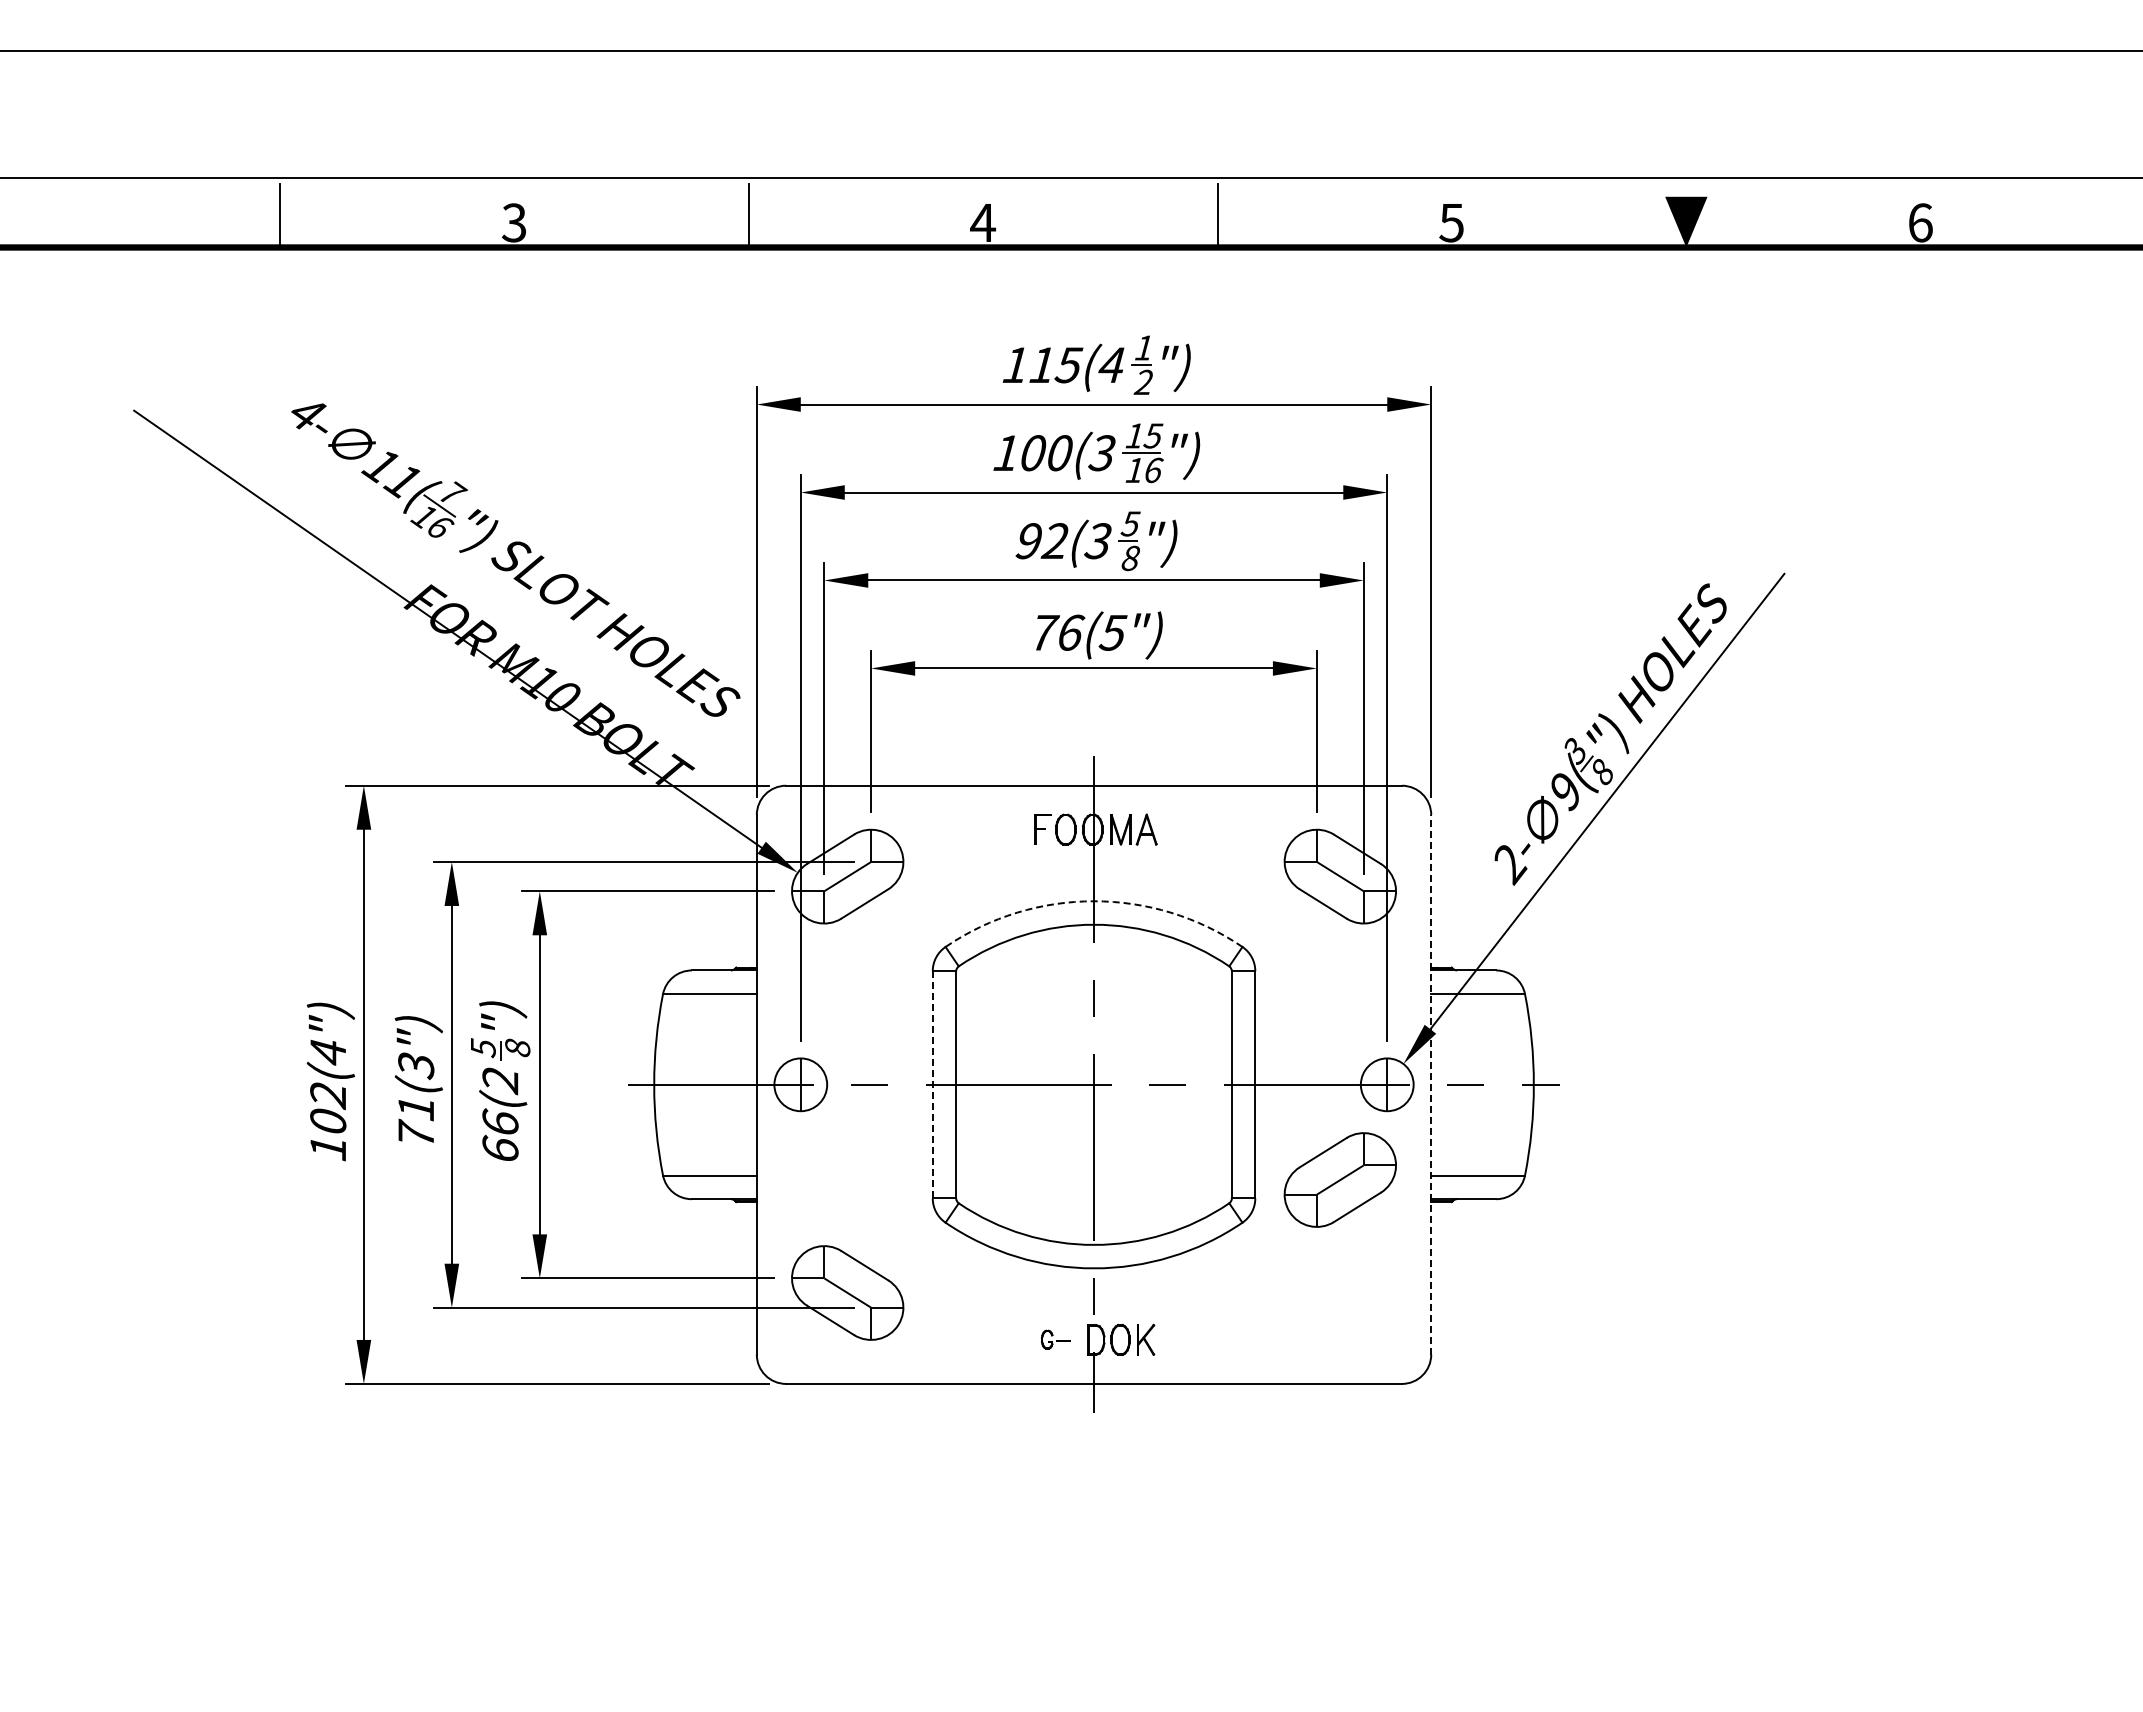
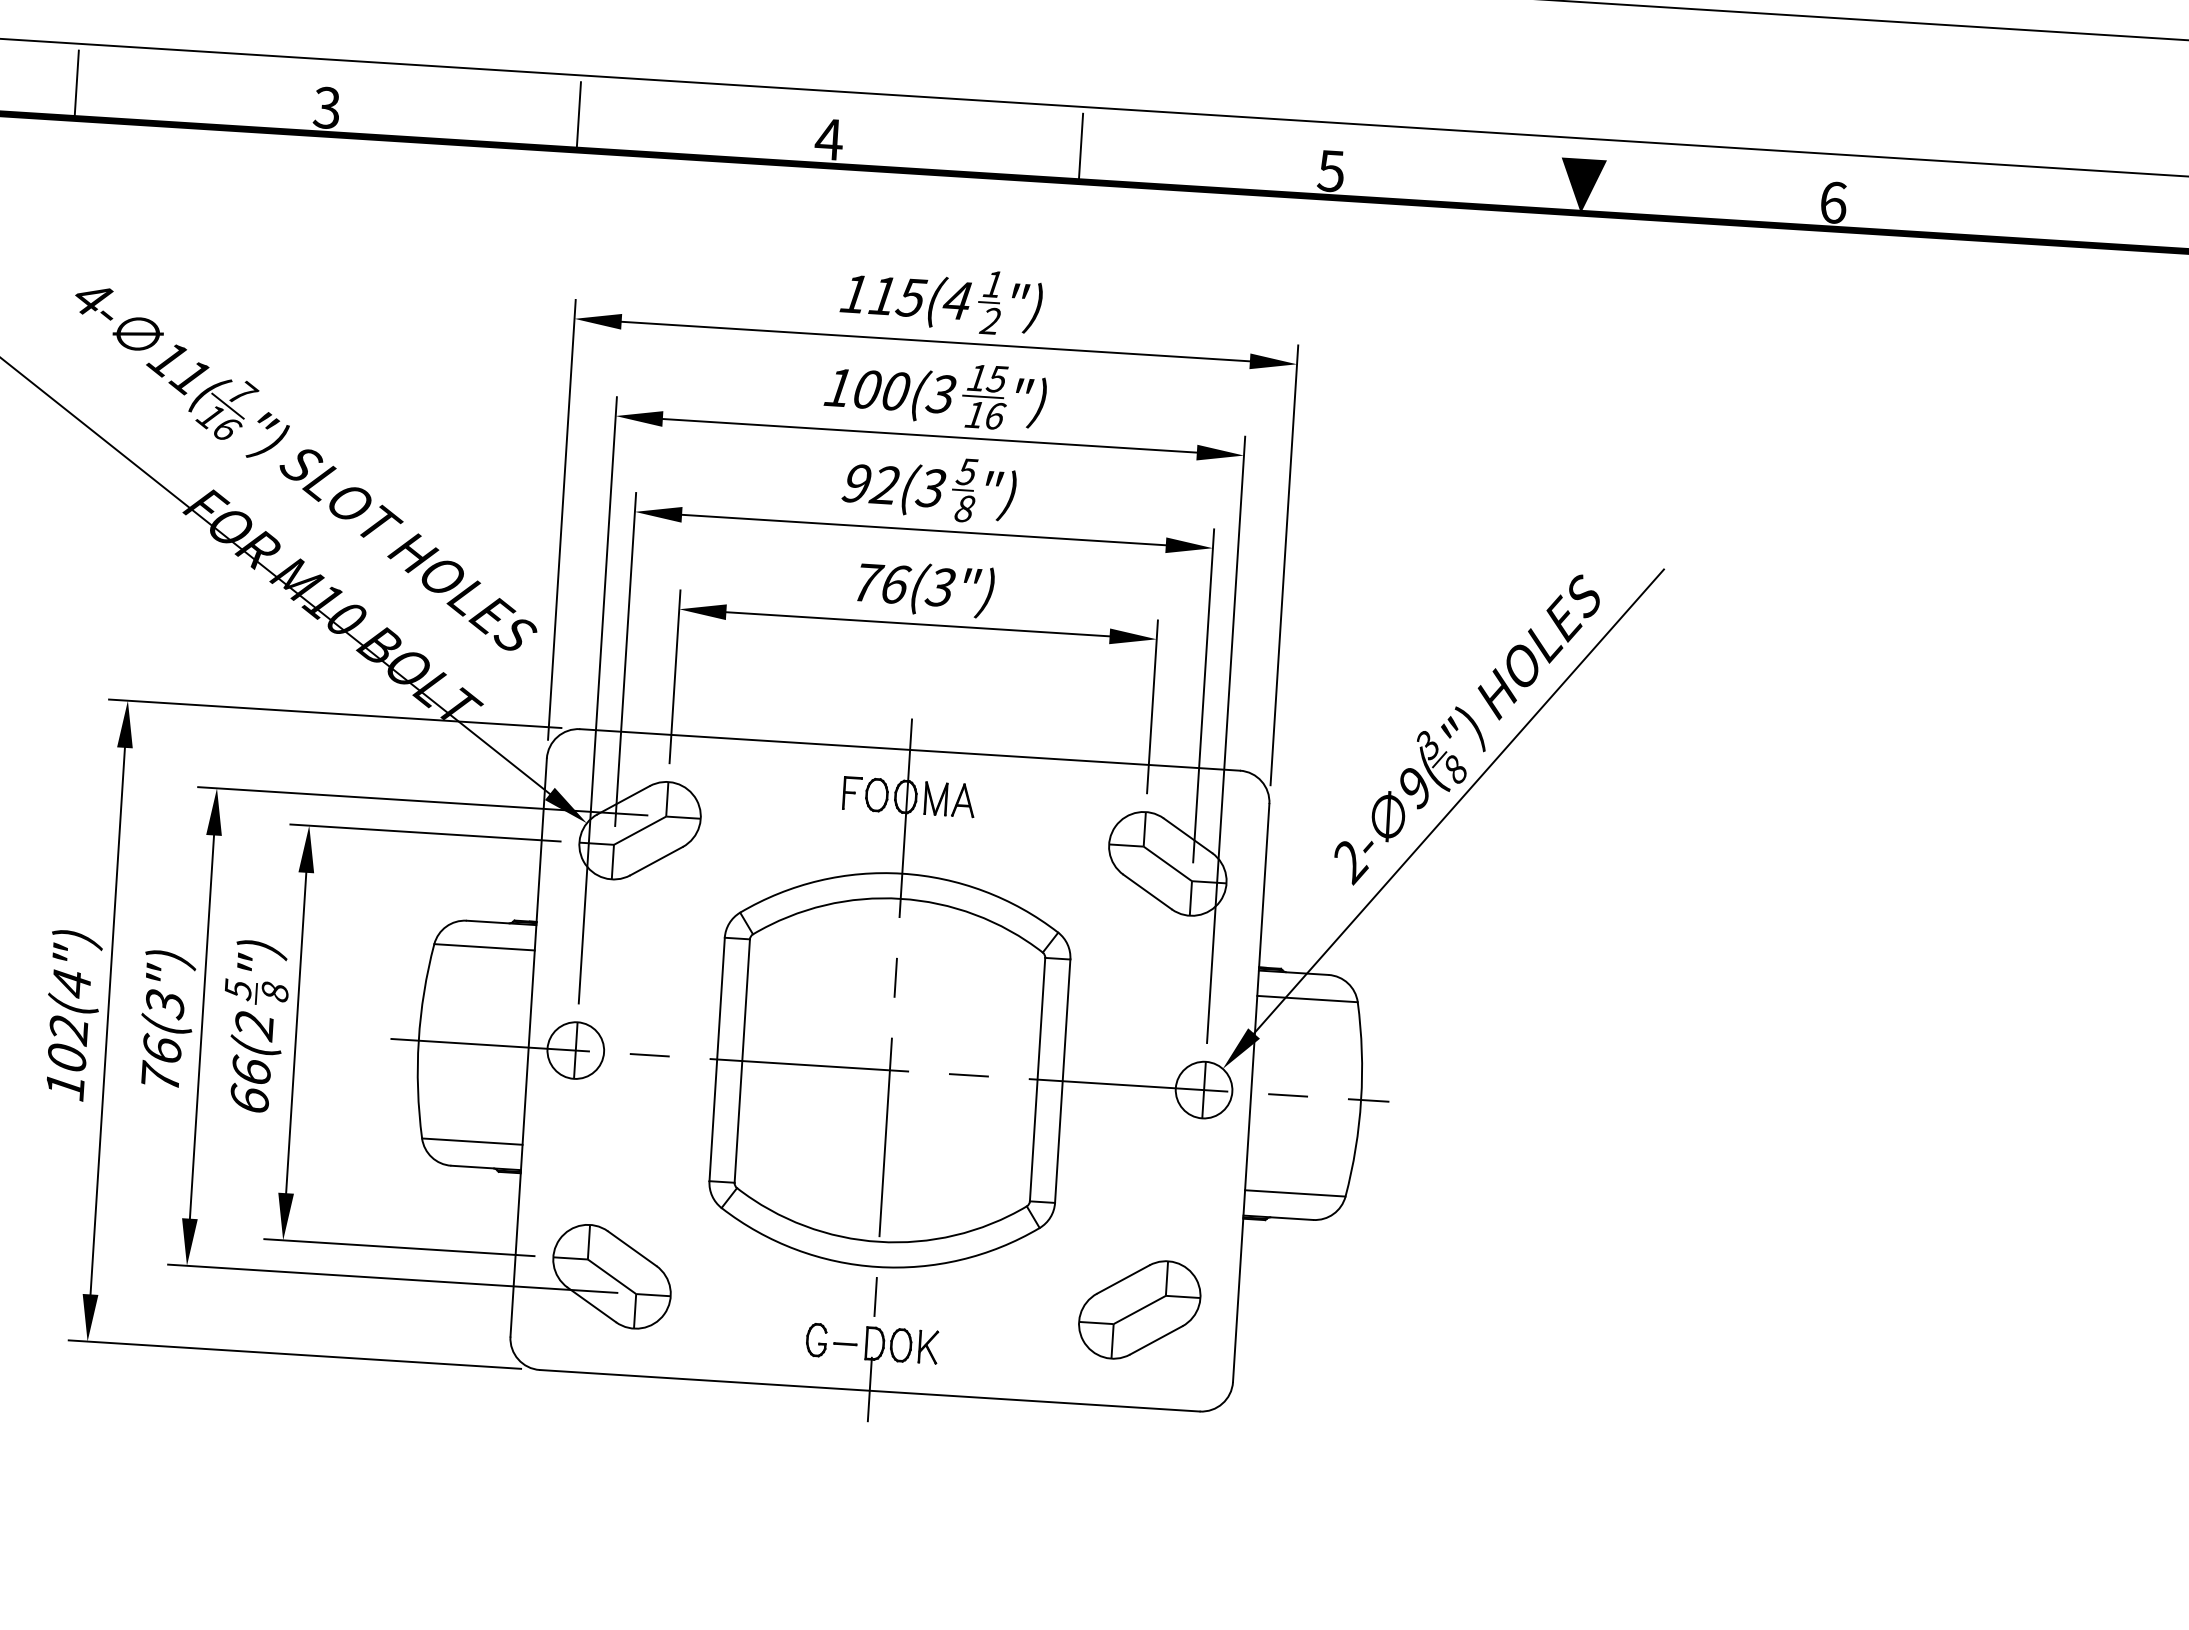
text: (1112, 632) -> (940, 587), 76(5") -> 76(3")
arc: (1094, 901) -> (902, 873), dashed -> solid
line: (932, 1084) -> (716, 1059), dashed -> solid
line: (1431, 1084) -> (1251, 1092), dashed -> solid
text: (416, 1107) -> (162, 1048), 71(3") -> 76(3")
part: (1339, 1179) -> (1138, 1309), moved
part: (1055, 1339) -> (831, 1340), size x1.67

